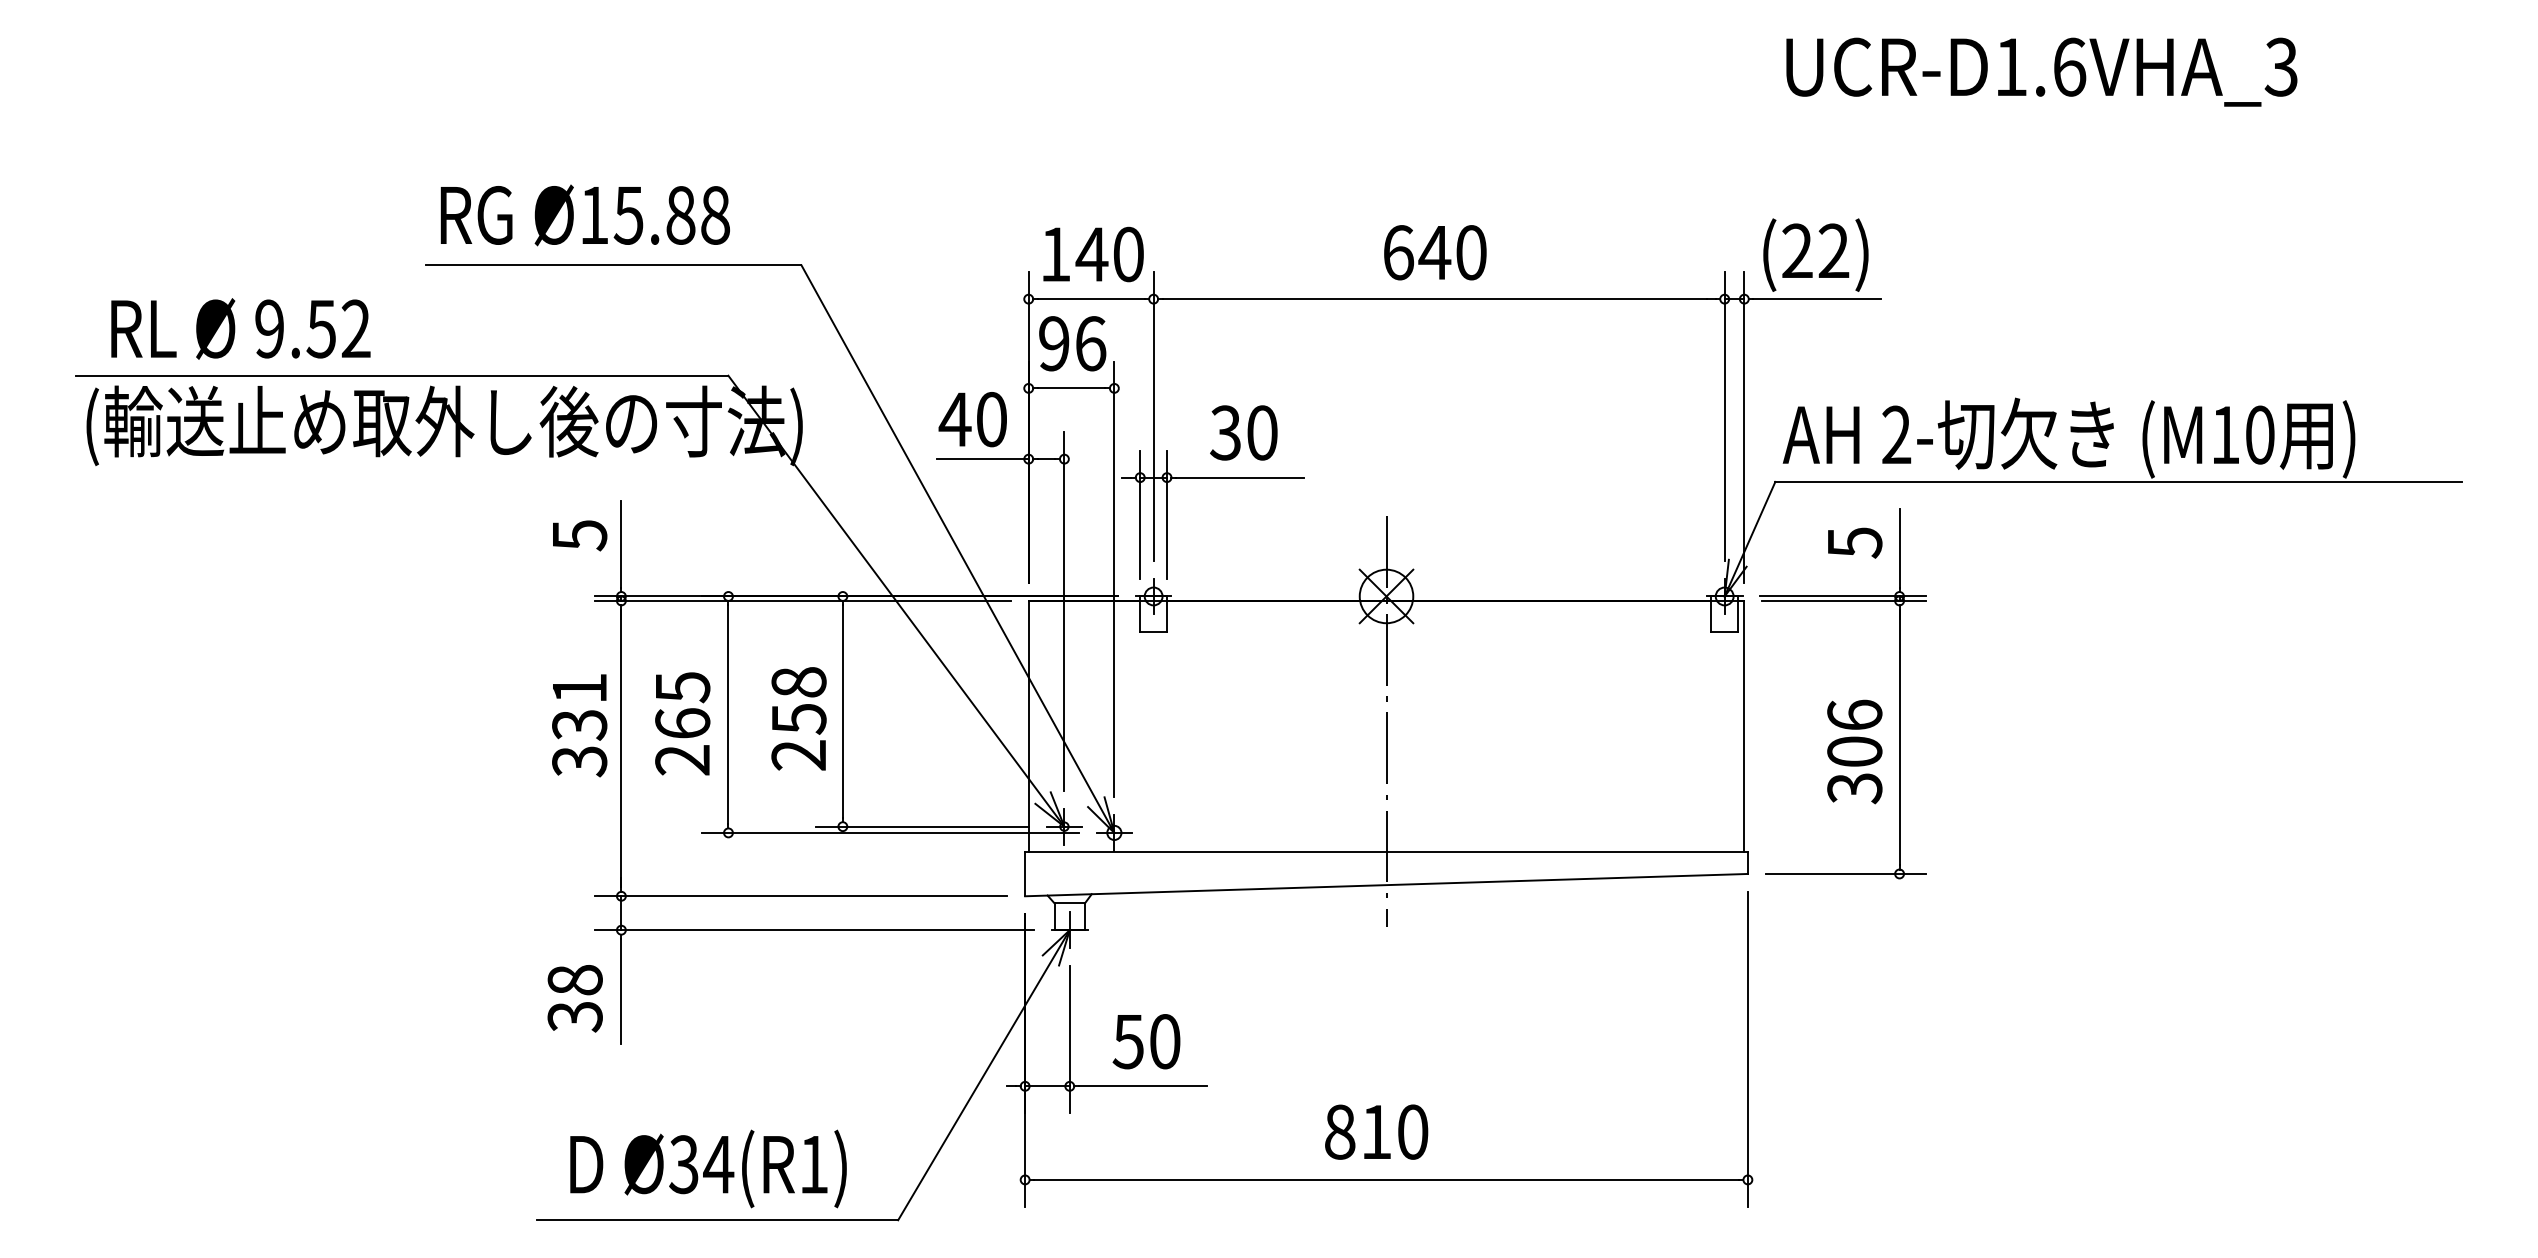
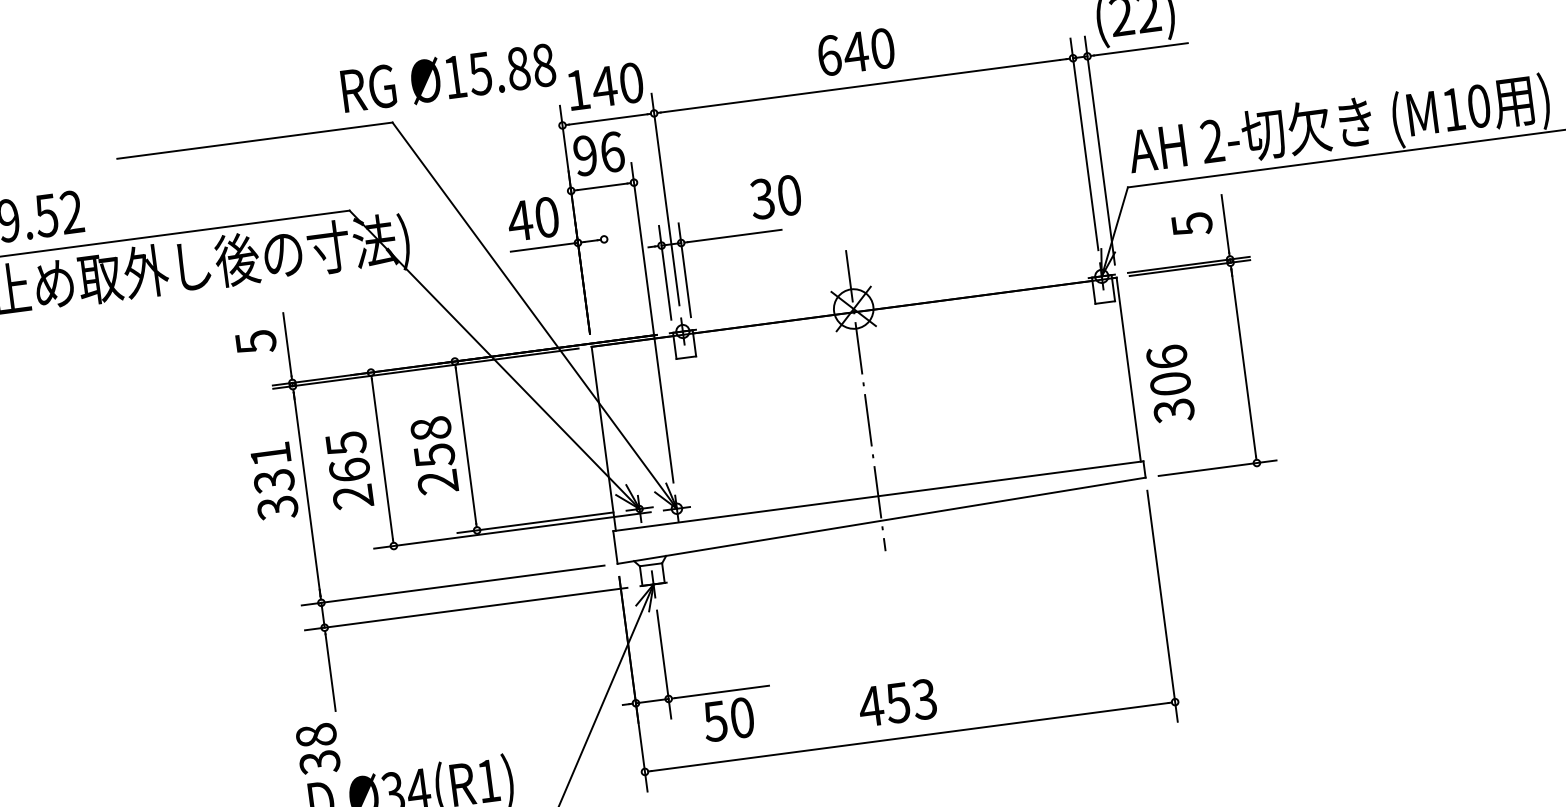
text: (584, 215) -> (447, 78), moved
text: (1243, 432) -> (775, 196), moved
line: (1064, 611) -> (618, 351), removed
text: (1854, 751) -> (1170, 383), moved
text: (574, 998) -> (317, 749), moved
text: (1146, 1041) -> (728, 719), moved
text: (1375, 1131) -> (897, 702), 810 -> 453

